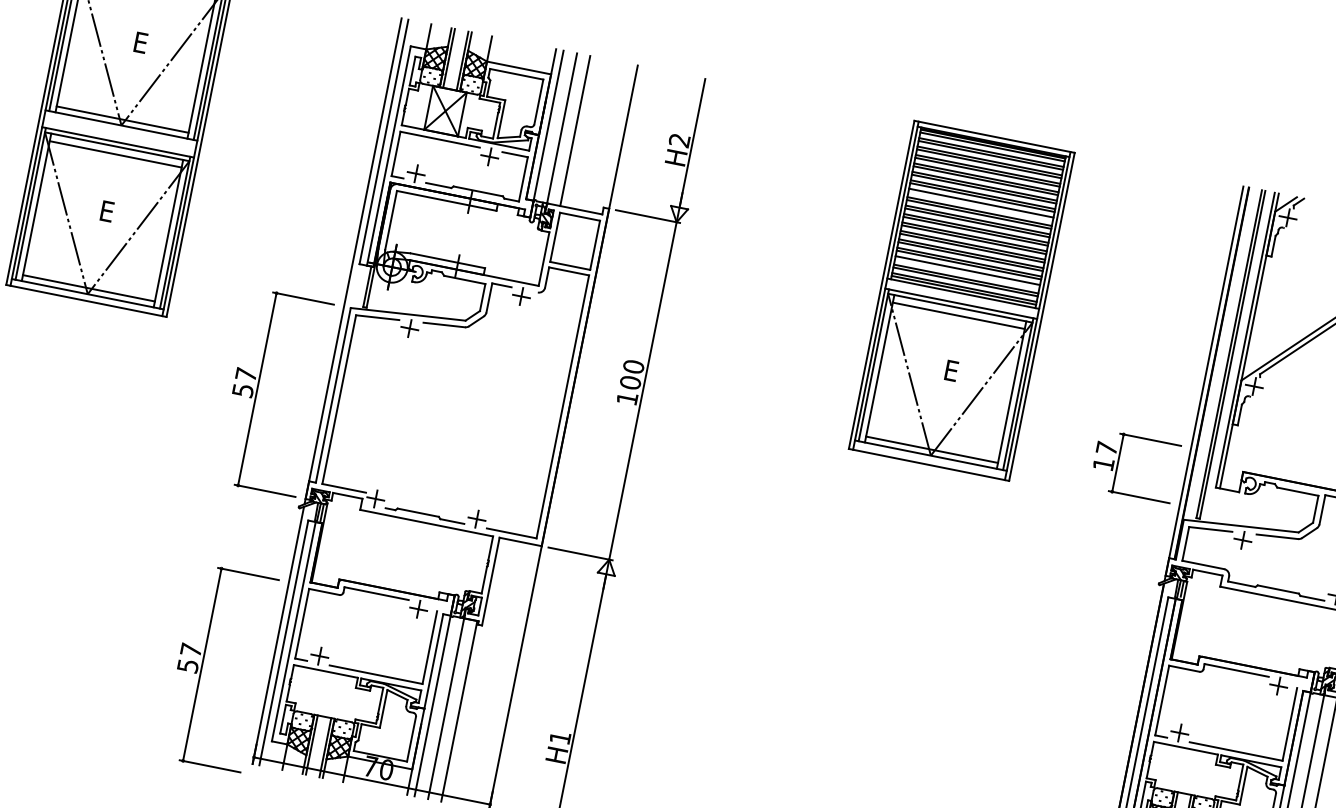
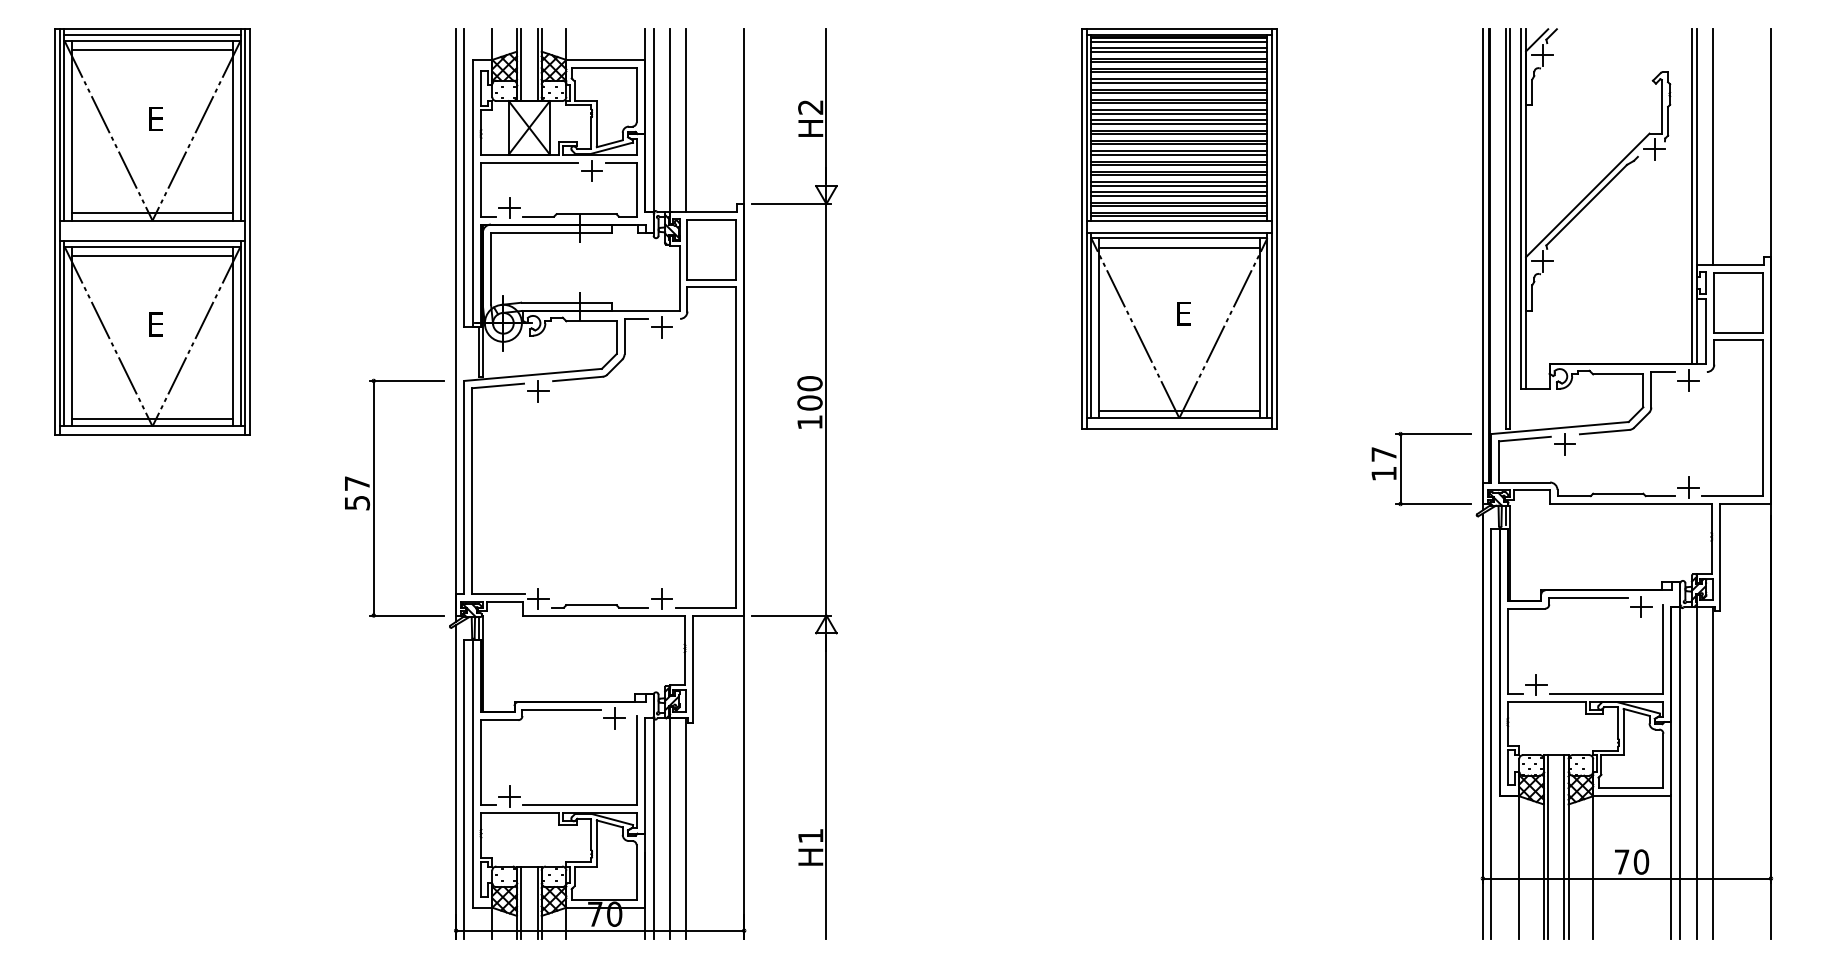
line: (980, 205) -> (1179, 113), added
line: (967, 273) -> (1179, 195), added
part: (1118, 463) -> (1401, 469), moved
part: (203, 664) -> (374, 833), removed

